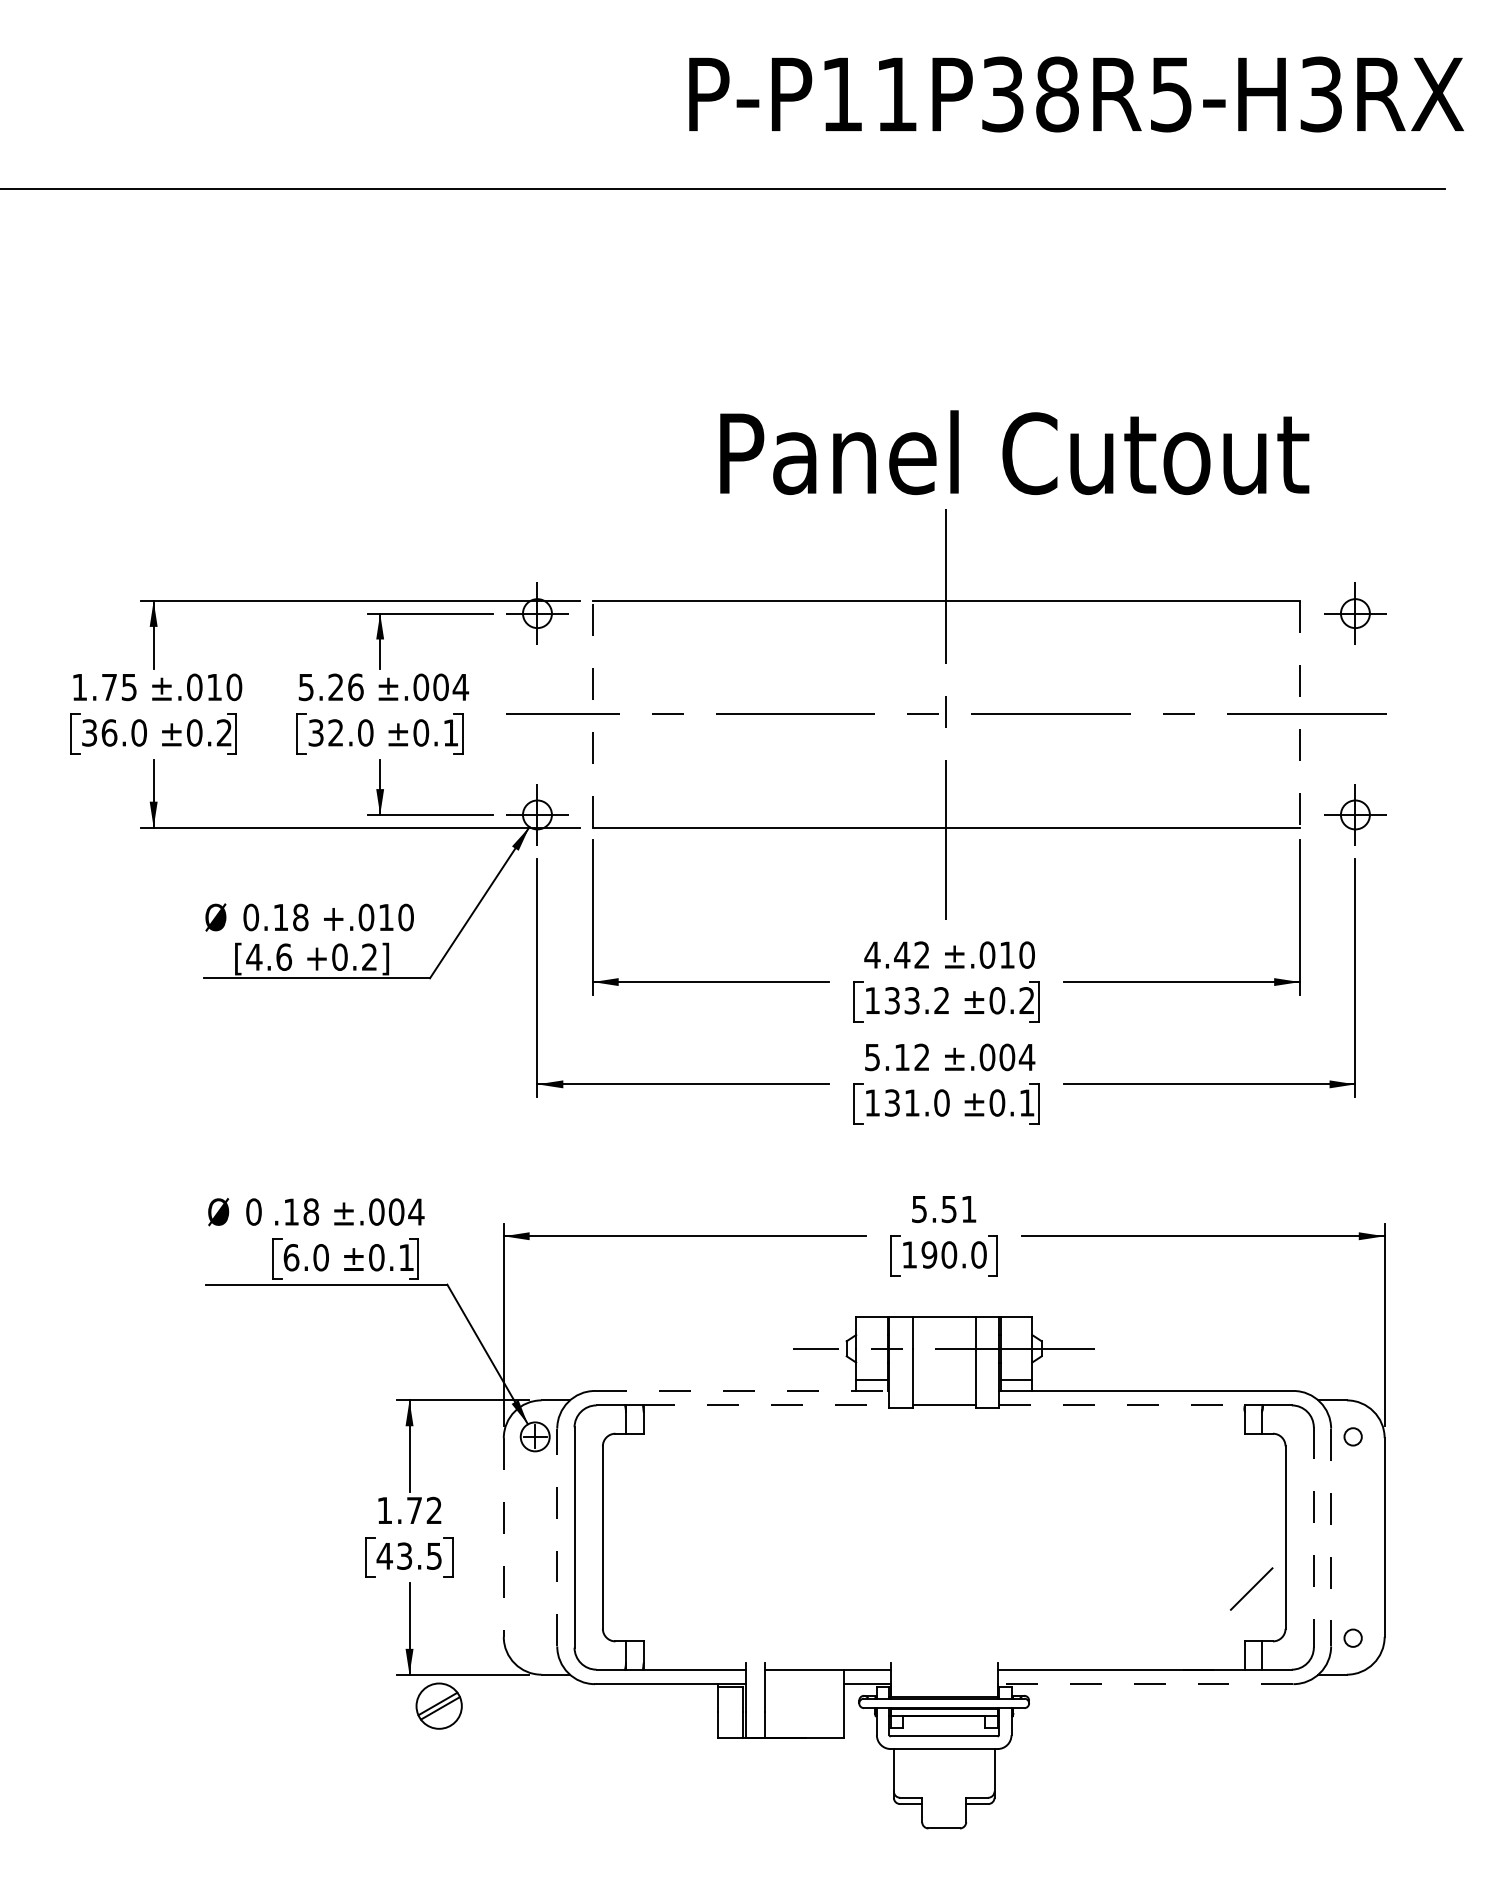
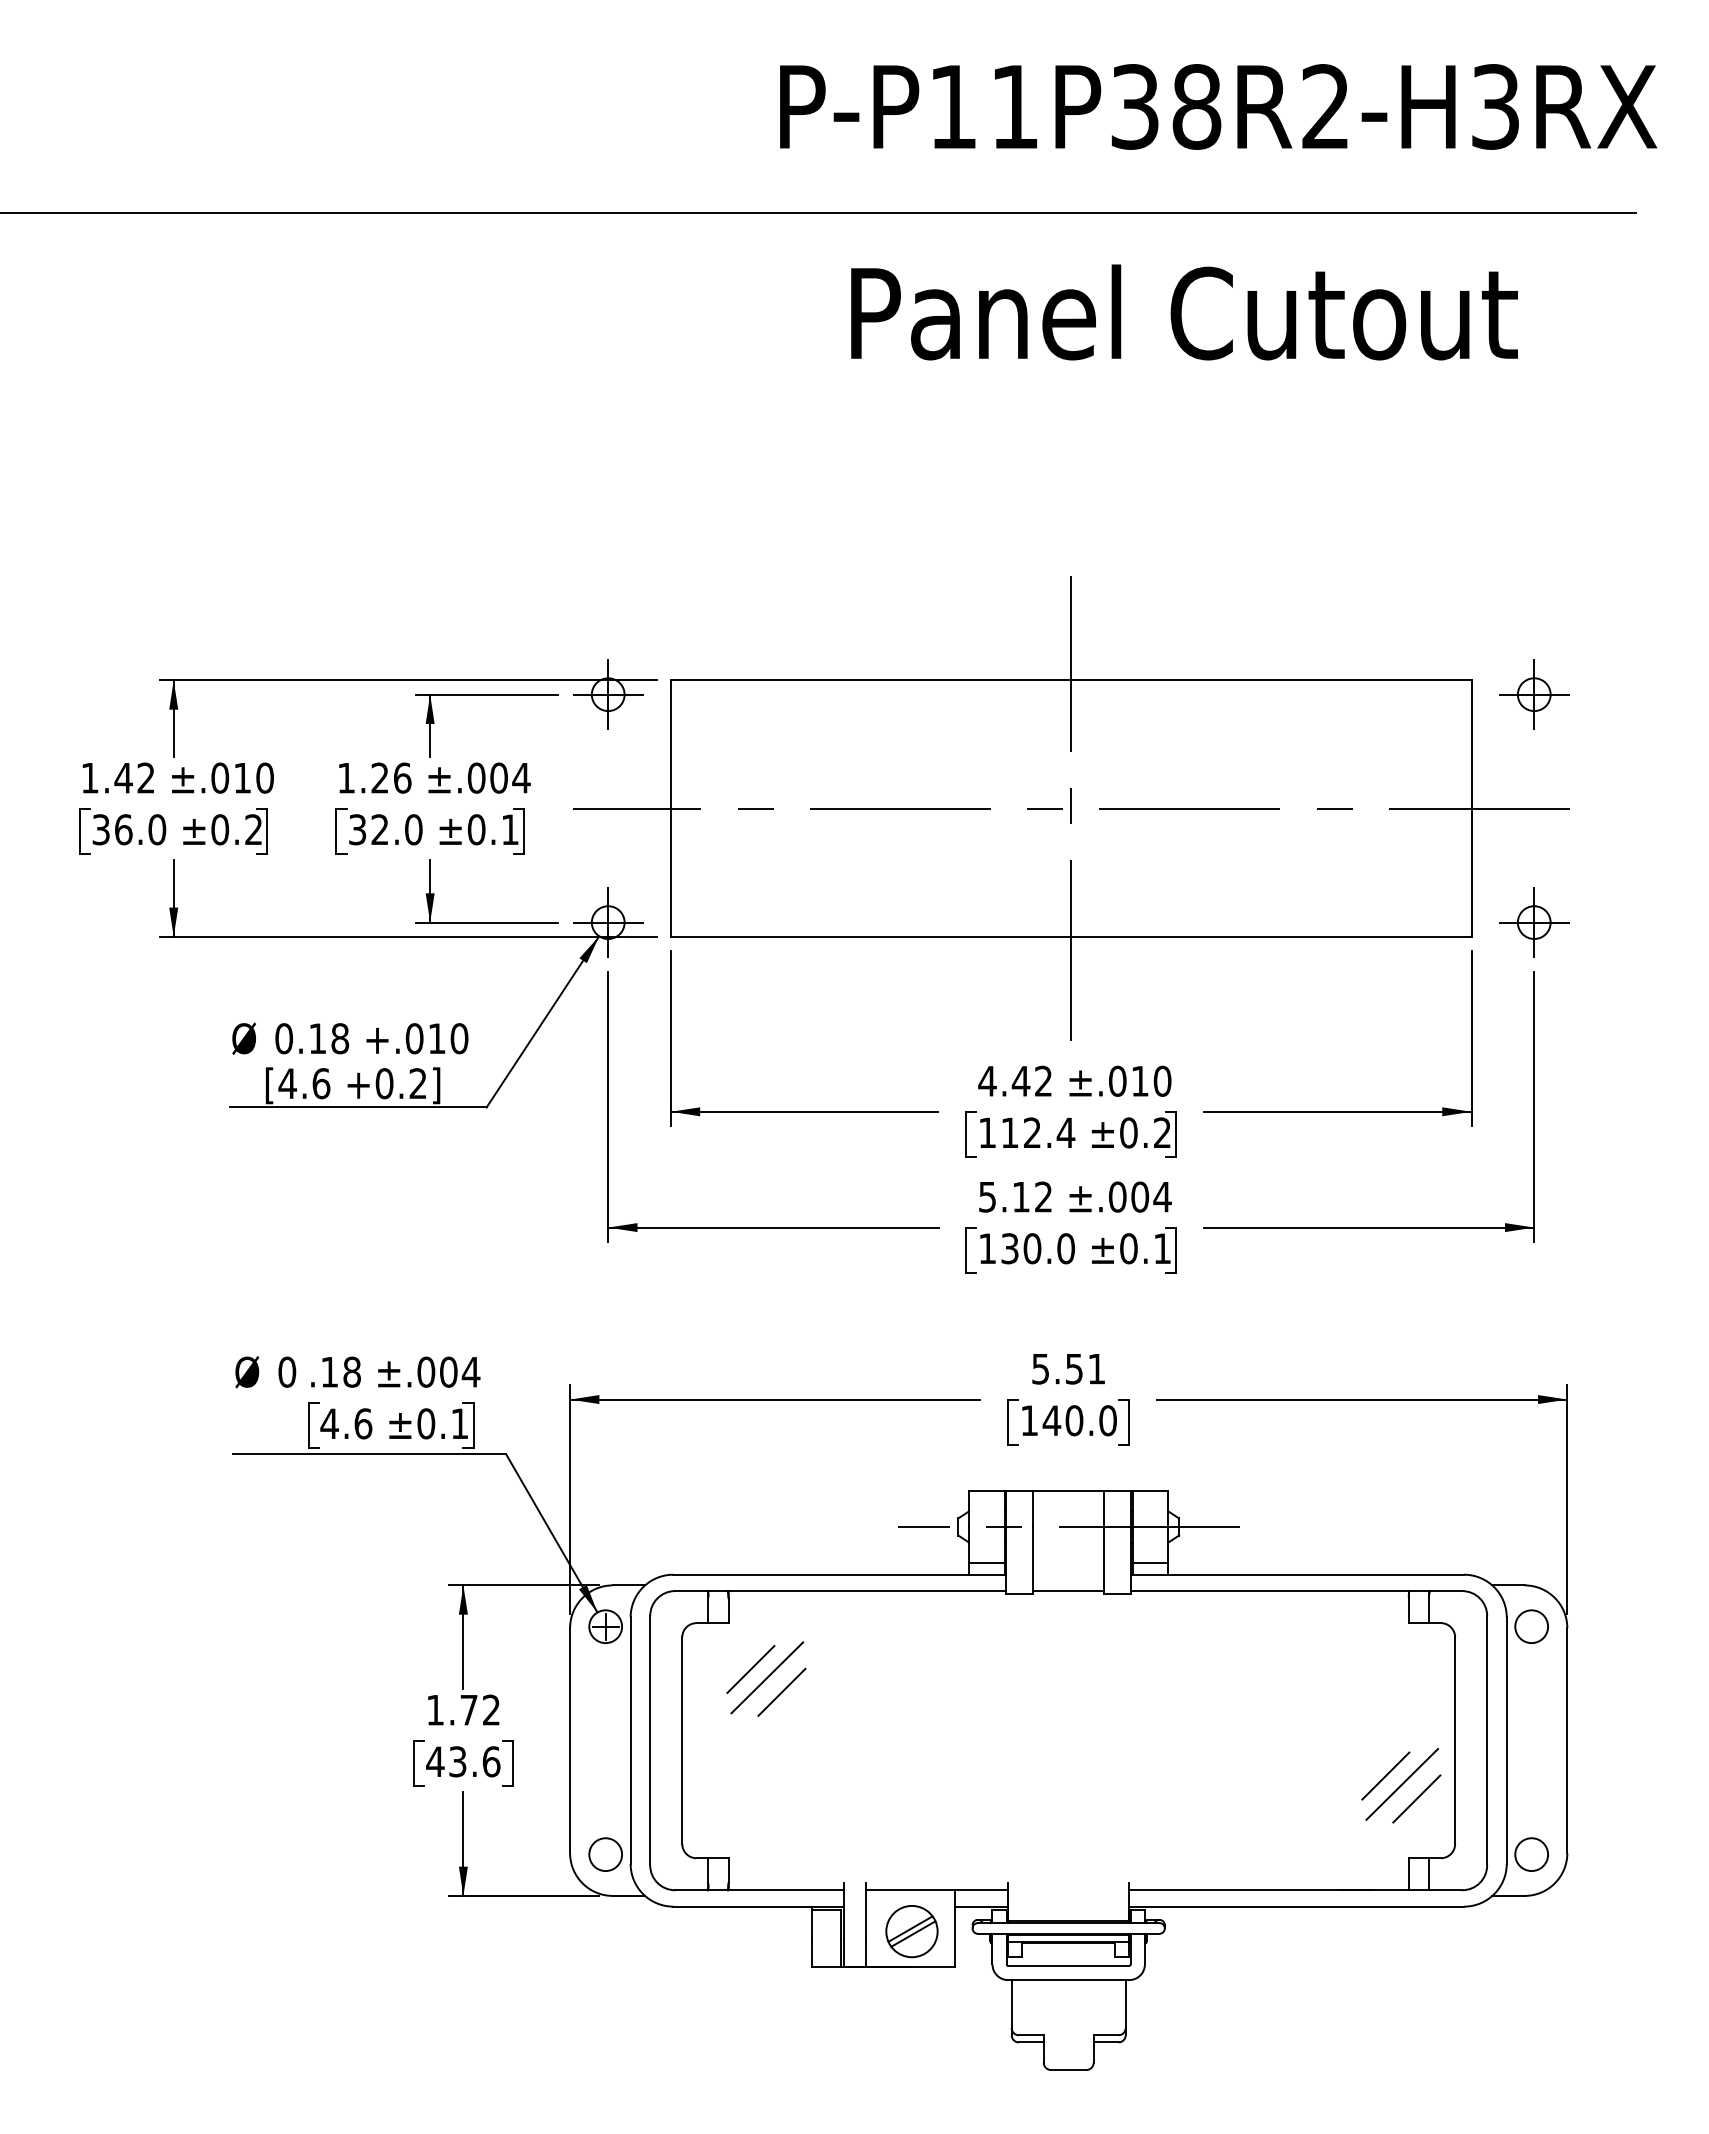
text: (1171, 94) -> (1325, 106), P-P11P38R5-H3RX -> P-P11P38R2-H3RX
text: (1014, 452) -> (1184, 312), moved
text: (119, 686) -> (134, 777), 1.75 -> 1.42
text: (306, 687) -> (346, 778), 5.26 -> 1.26
line: (592, 714) -> (670, 808), dashed -> solid
line: (1299, 715) -> (1471, 809), dashed -> solid
text: (917, 1000) -> (1038, 1132), 133.2 -> 112.4
text: (912, 1102) -> (1032, 1248), 131.0 -> 130.0
text: (929, 1254) -> (1051, 1420), 190.0 -> 140.0
text: (306, 1257) -> (346, 1423), 6.0 -> 4.6
line: (741, 1390) -> (839, 1574), dashed -> solid
line: (766, 1405) -> (867, 1591), dashed -> solid
line: (1122, 1405) -> (1270, 1591), dashed -> solid
circle: (1352, 1436) -> (1531, 1626), size x1.67
line: (663, 1473) -> (750, 1668), added
line: (678, 1481) -> (767, 1677), added
line: (690, 1494) -> (781, 1691), added
line: (504, 1537) -> (570, 1740), dashed -> solid
line: (557, 1537) -> (630, 1740), dashed -> solid
line: (1314, 1537) -> (1487, 1740), dashed -> solid
line: (1330, 1538) -> (1506, 1741), dashed -> solid
text: (434, 1555) -> (491, 1761), 43.5 -> 43.6
line: (1224, 1568) -> (1385, 1775), added
line: (1239, 1575) -> (1402, 1783), added
circle: (535, 1638) -> (605, 1854), added
circle: (1352, 1638) -> (1531, 1854), size x1.67
line: (1145, 1684) -> (1296, 1906), dashed -> solid
part: (438, 1706) -> (911, 1931), moved

